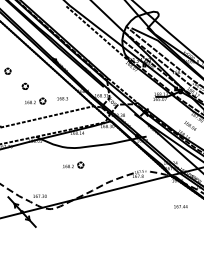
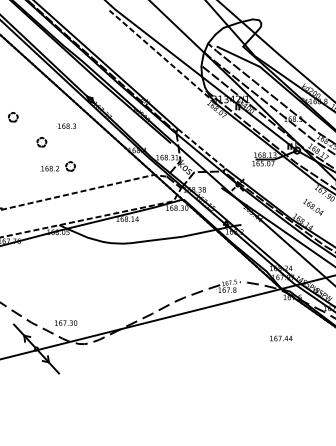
text: (62, 98) -> (66, 125), moved
part: (73, 164) -> (121, 270), removed
text: (180, 206) -> (280, 338), moved

